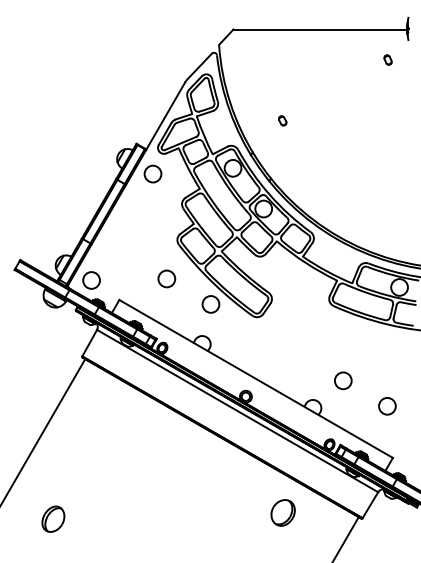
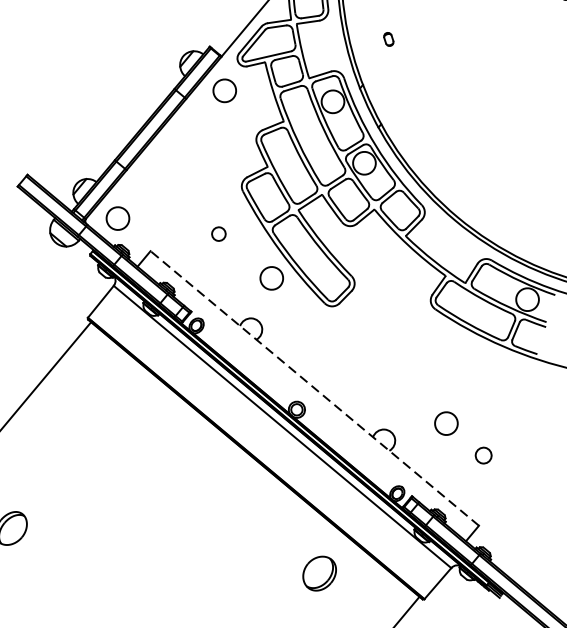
part: (282, 120) -> (388, 38), moved
circle: (166, 278) -> (218, 233), size x0.6
line: (256, 378) -> (315, 387), solid -> dashed
circle: (343, 380) -> (446, 423), moved
circle: (387, 406) -> (483, 455), size x0.7

